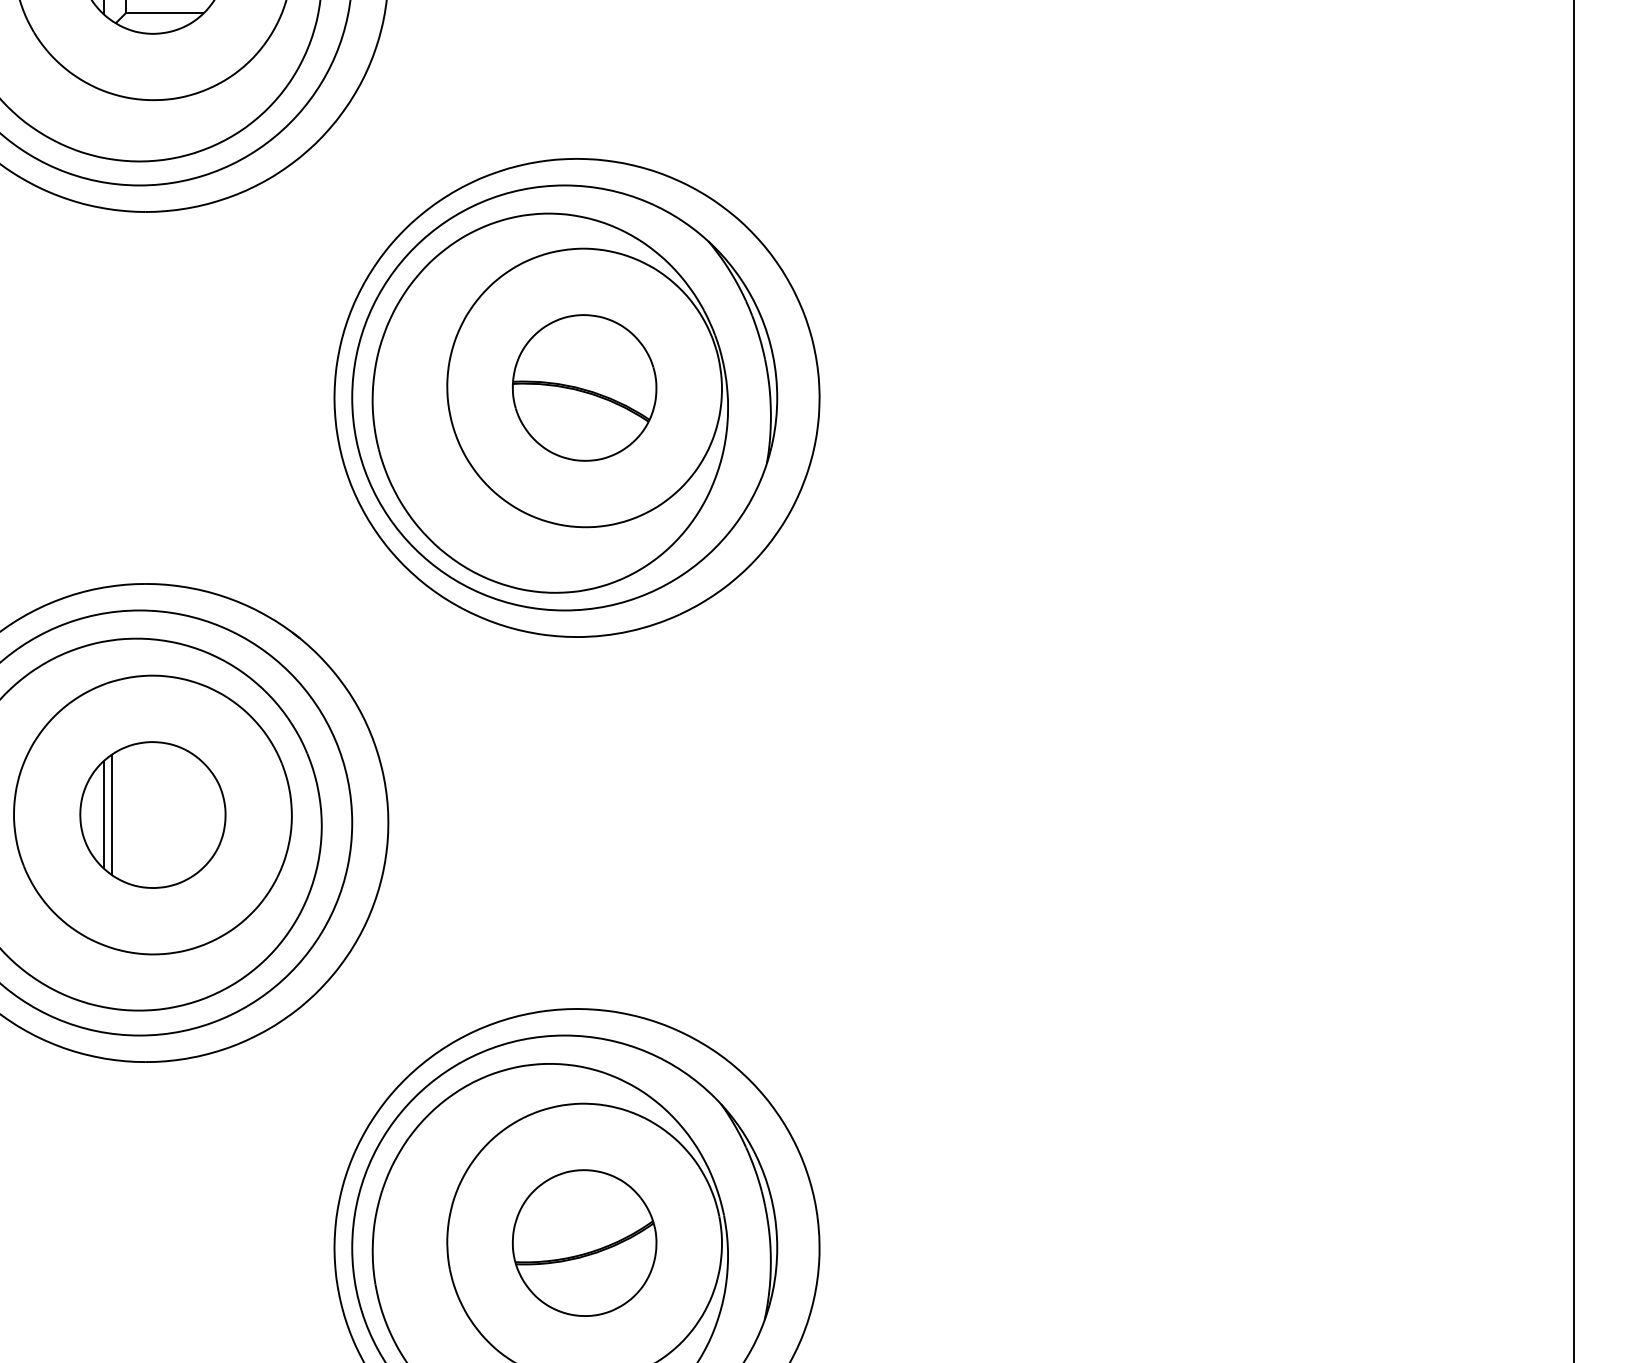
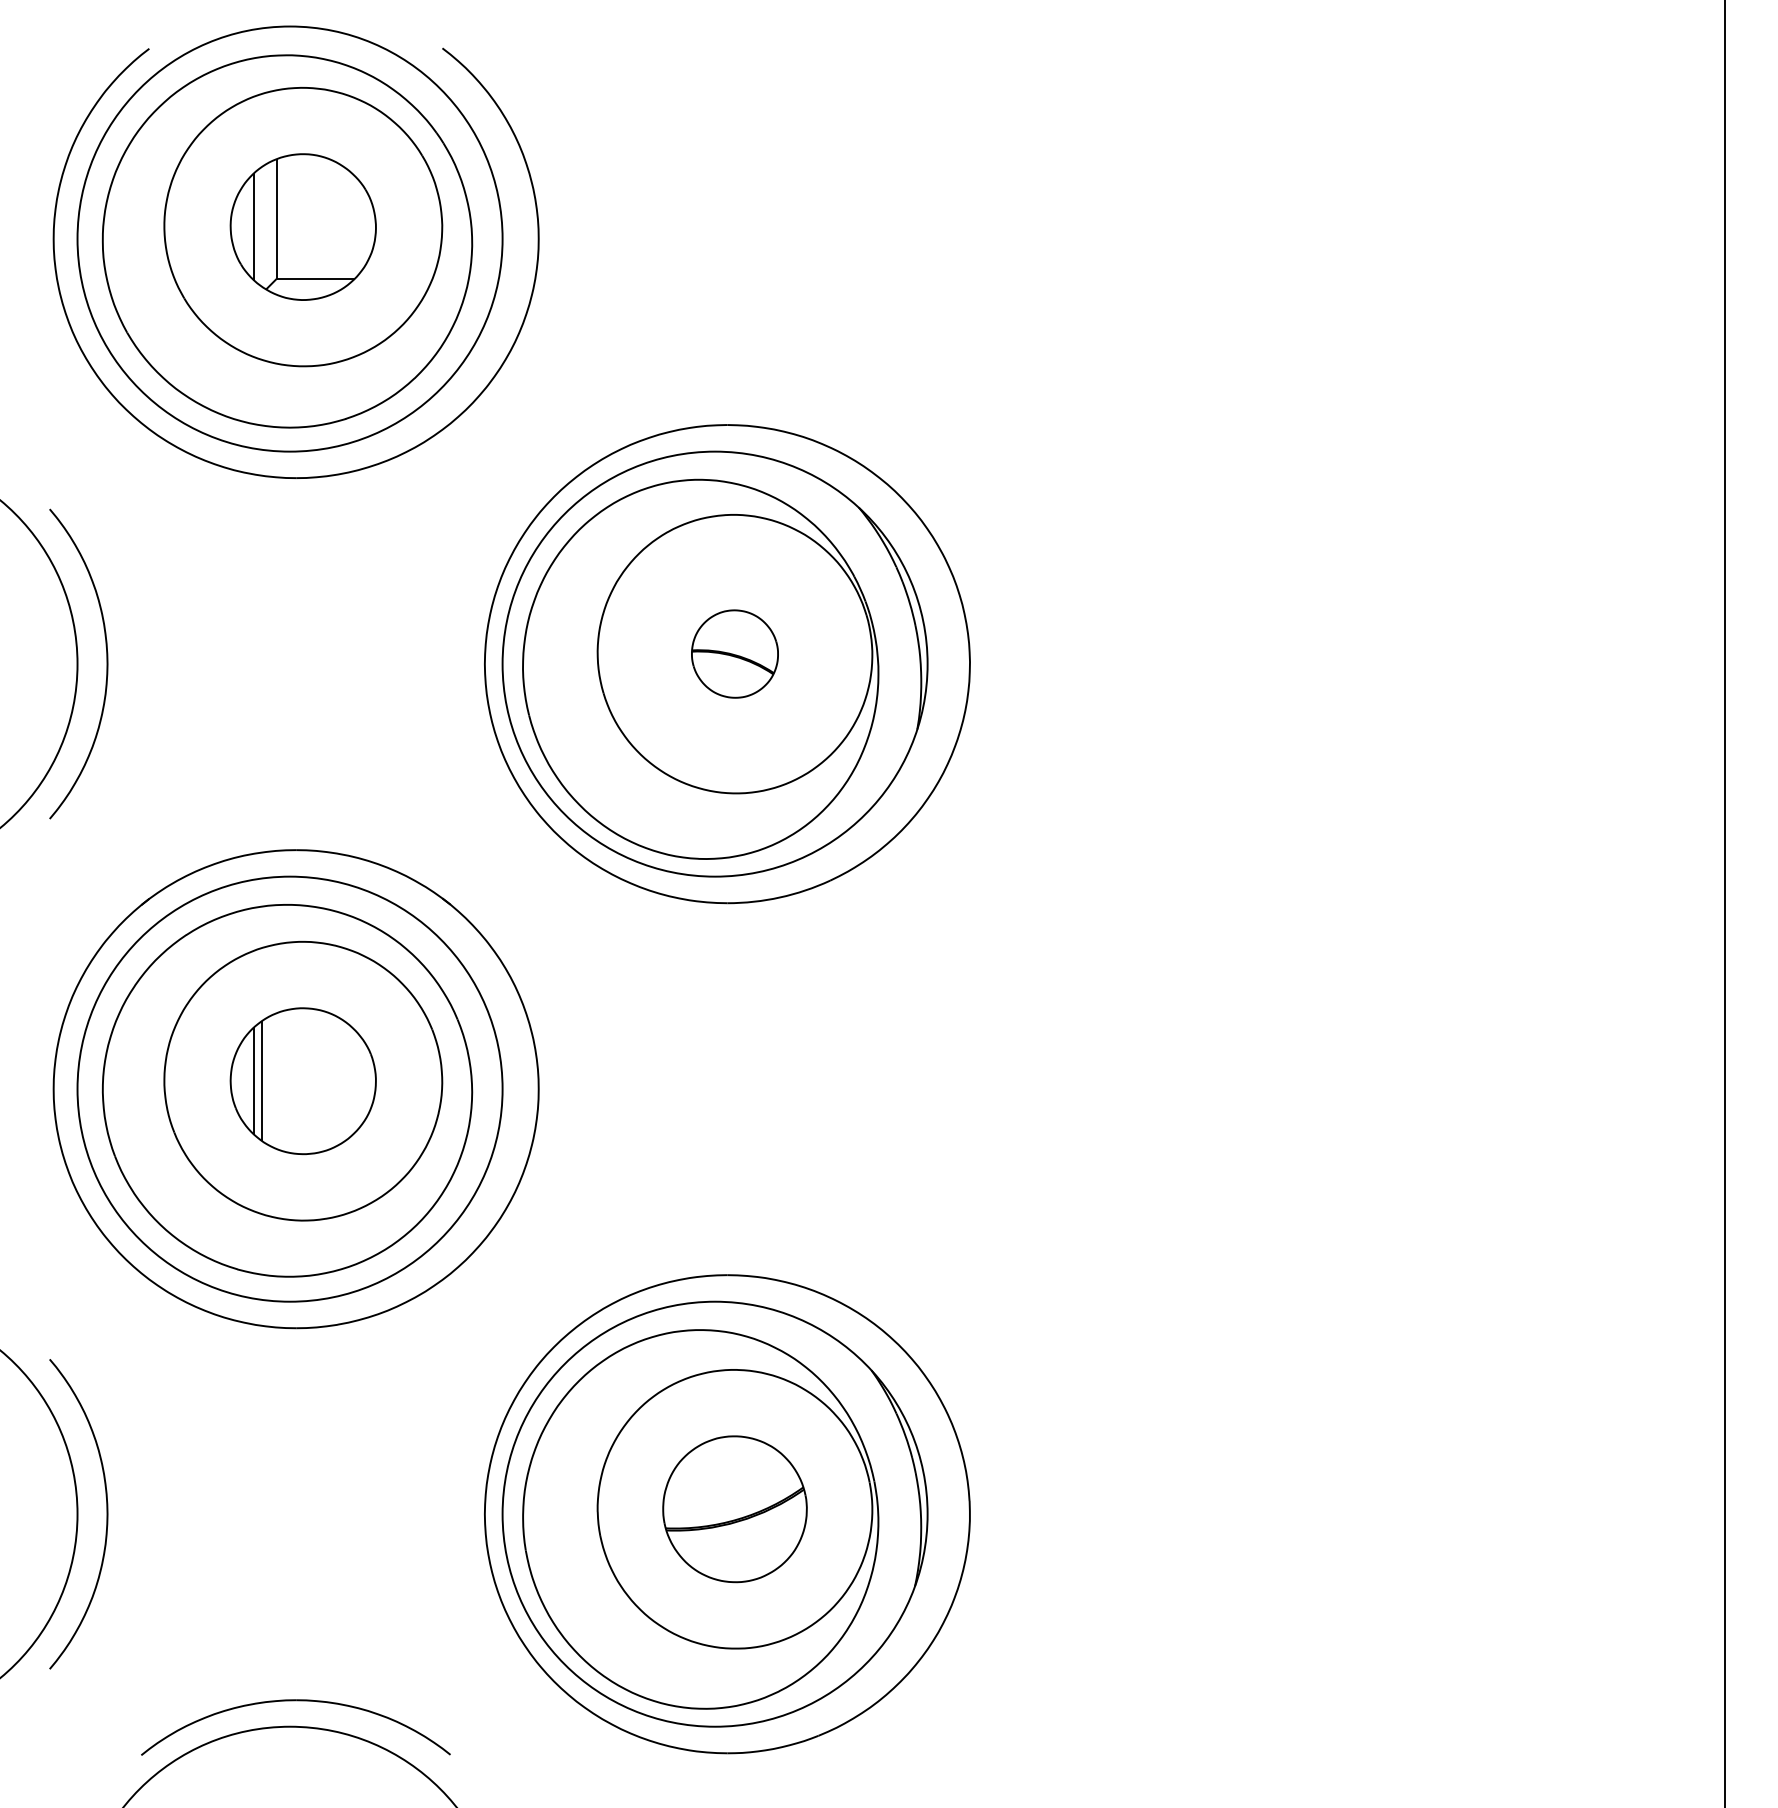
part: (584, 387) -> (734, 653), size x0.6

